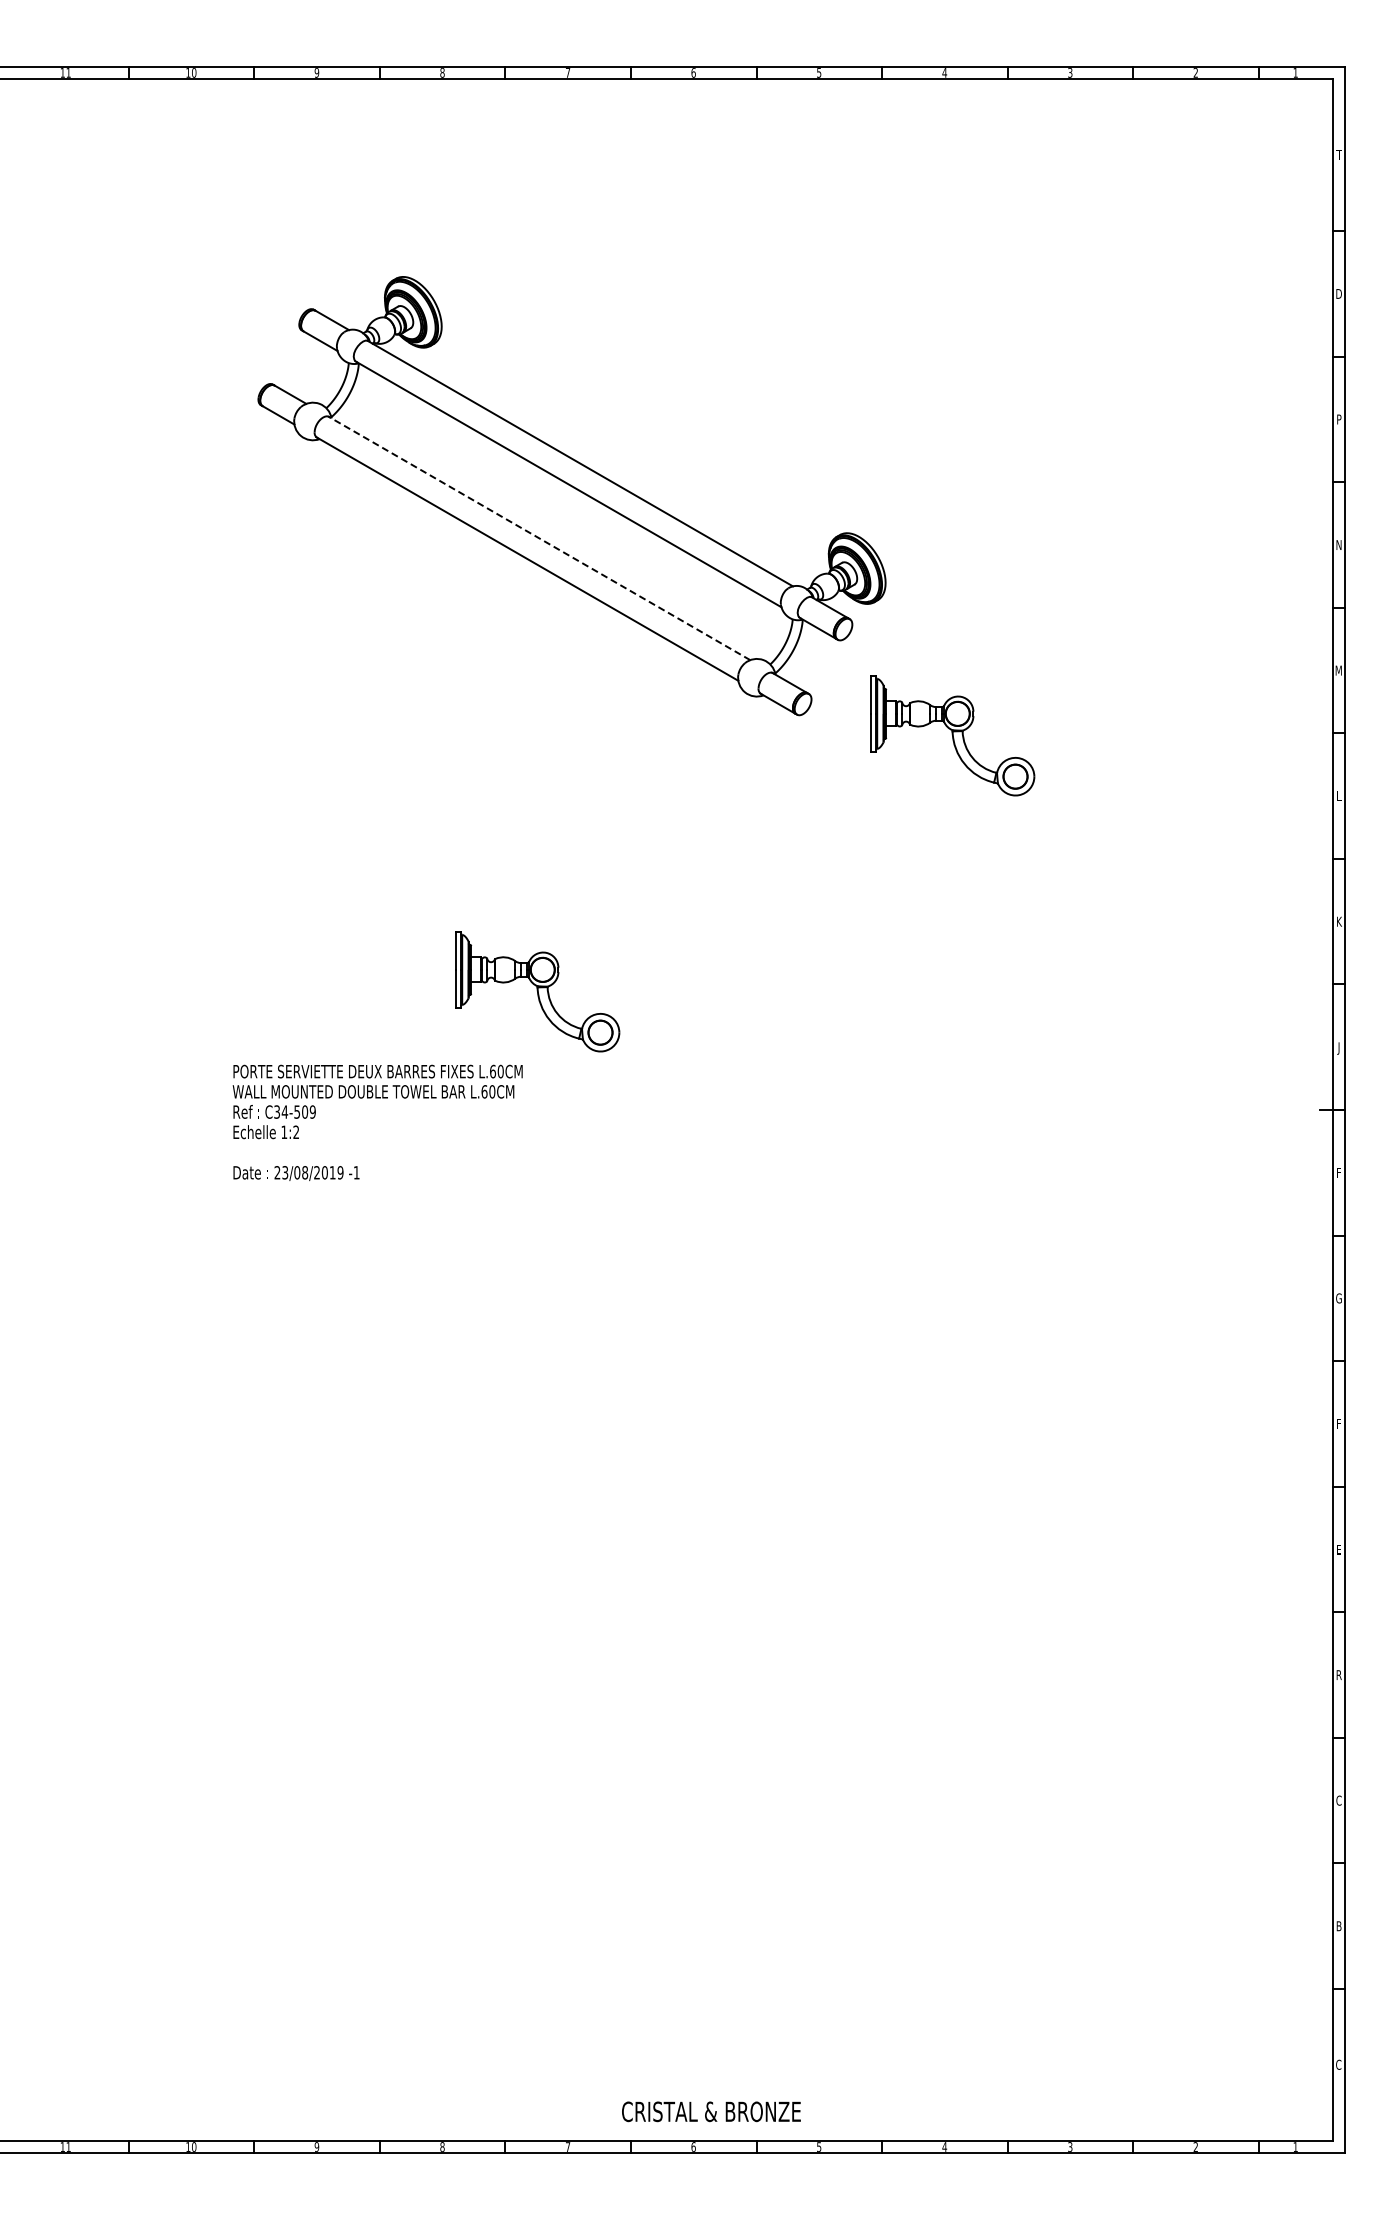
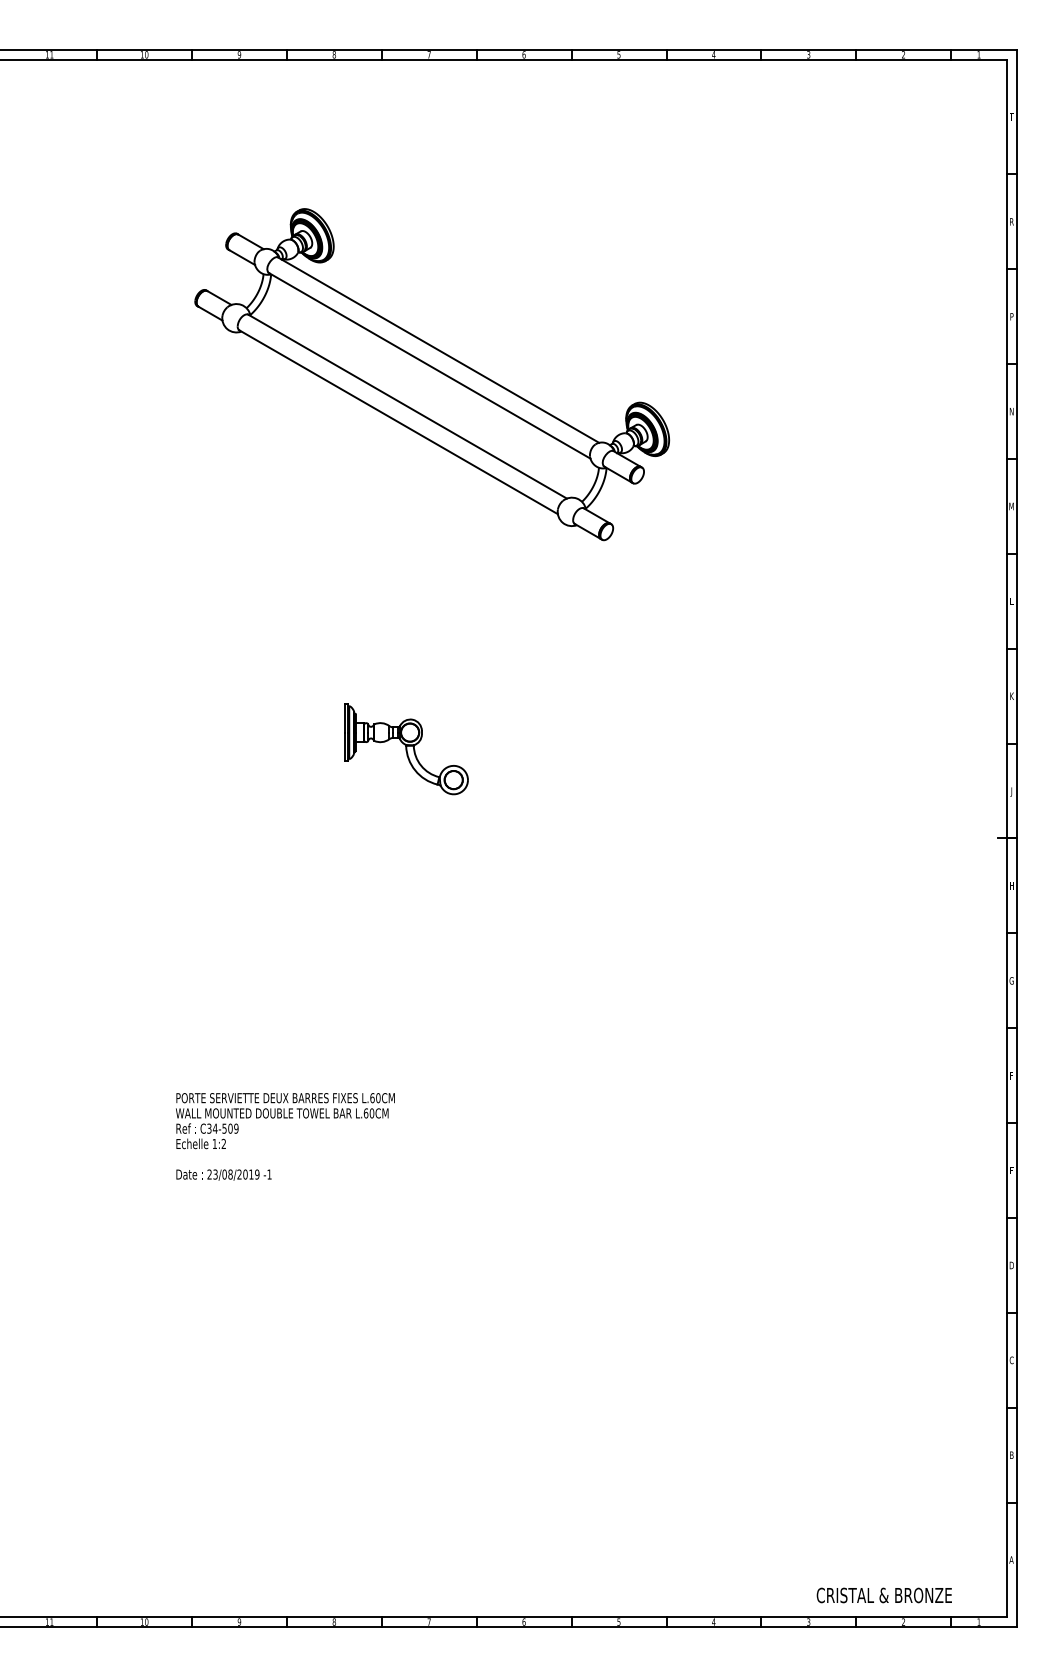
text: (1338, 293) -> (1011, 221), D -> R
line: (539, 538) -> (407, 406), dashed -> solid
part: (952, 735) -> (719, 555), removed
text: (377, 1122) -> (285, 1136), moved
text: (1339, 1172) -> (1012, 885), F -> H
text: (1338, 1675) -> (1011, 1265), R -> D
text: (1338, 2064) -> (1011, 1559), C -> A
text: (711, 2111) -> (884, 1595), moved

